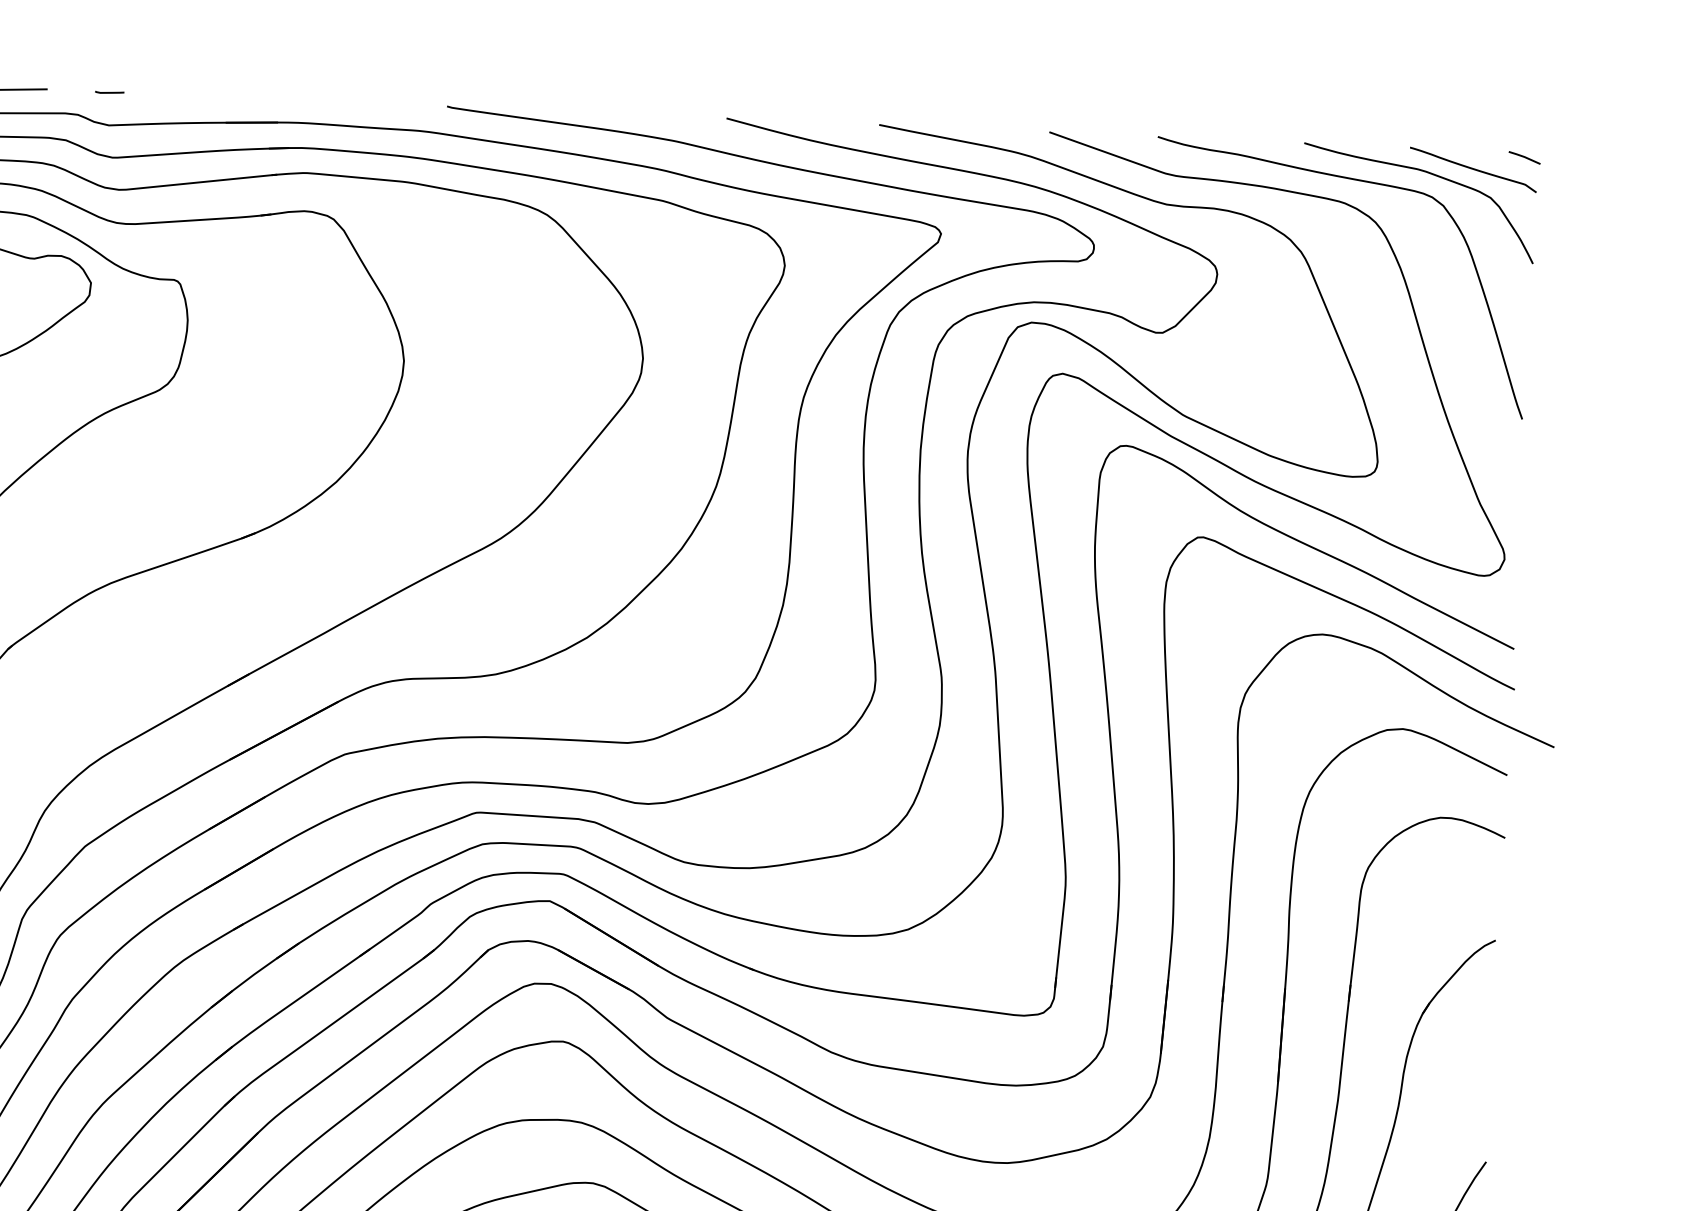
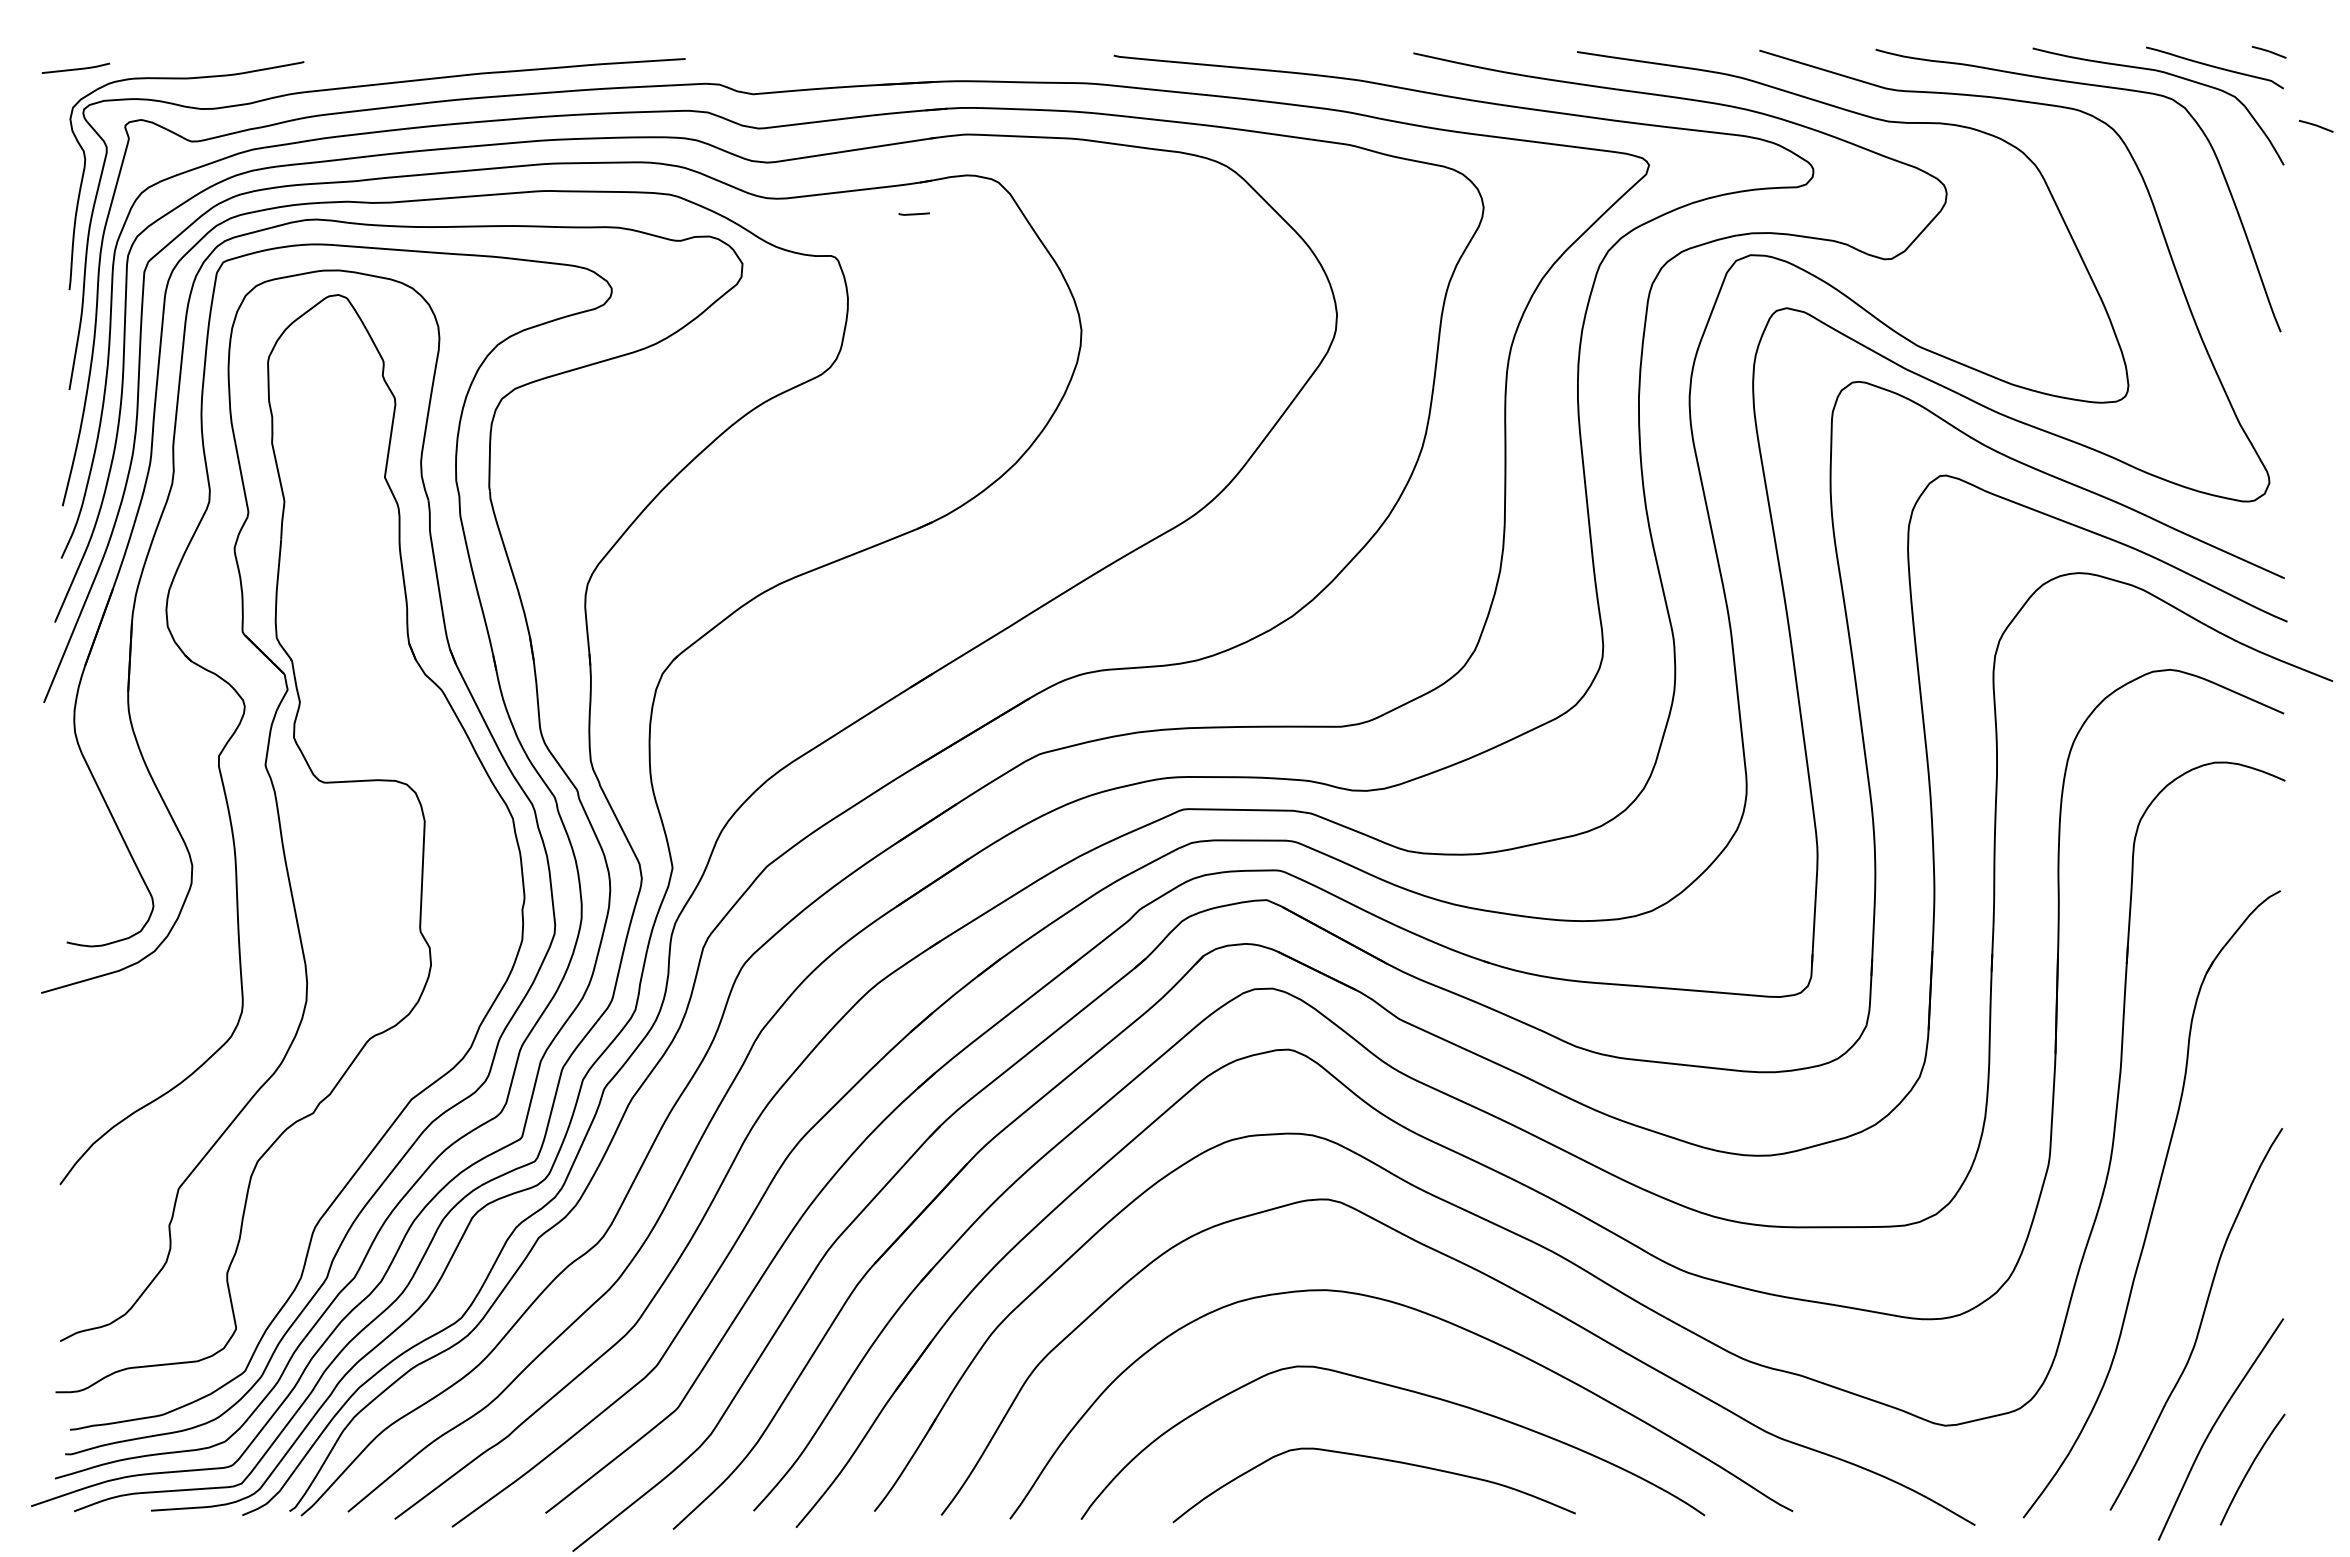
line: (109, 91) -> (913, 213), moved
line: (1564, 228) -> (2315, 125), added

